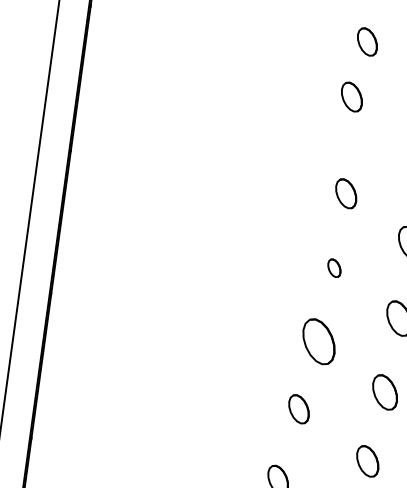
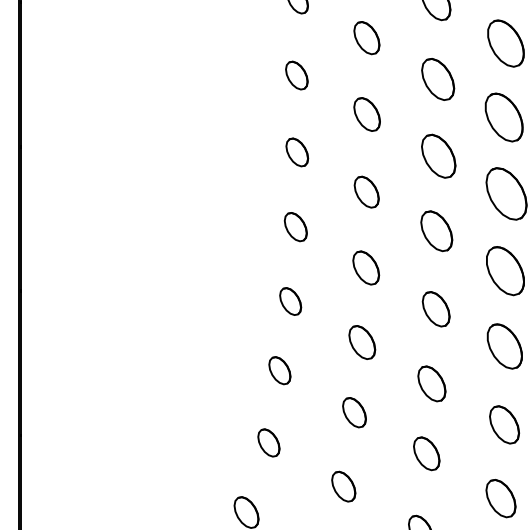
part: (351, 96) -> (296, 75), moved
part: (334, 268) -> (295, 227), size x1.67
part: (319, 341) -> (290, 301), size x0.62

